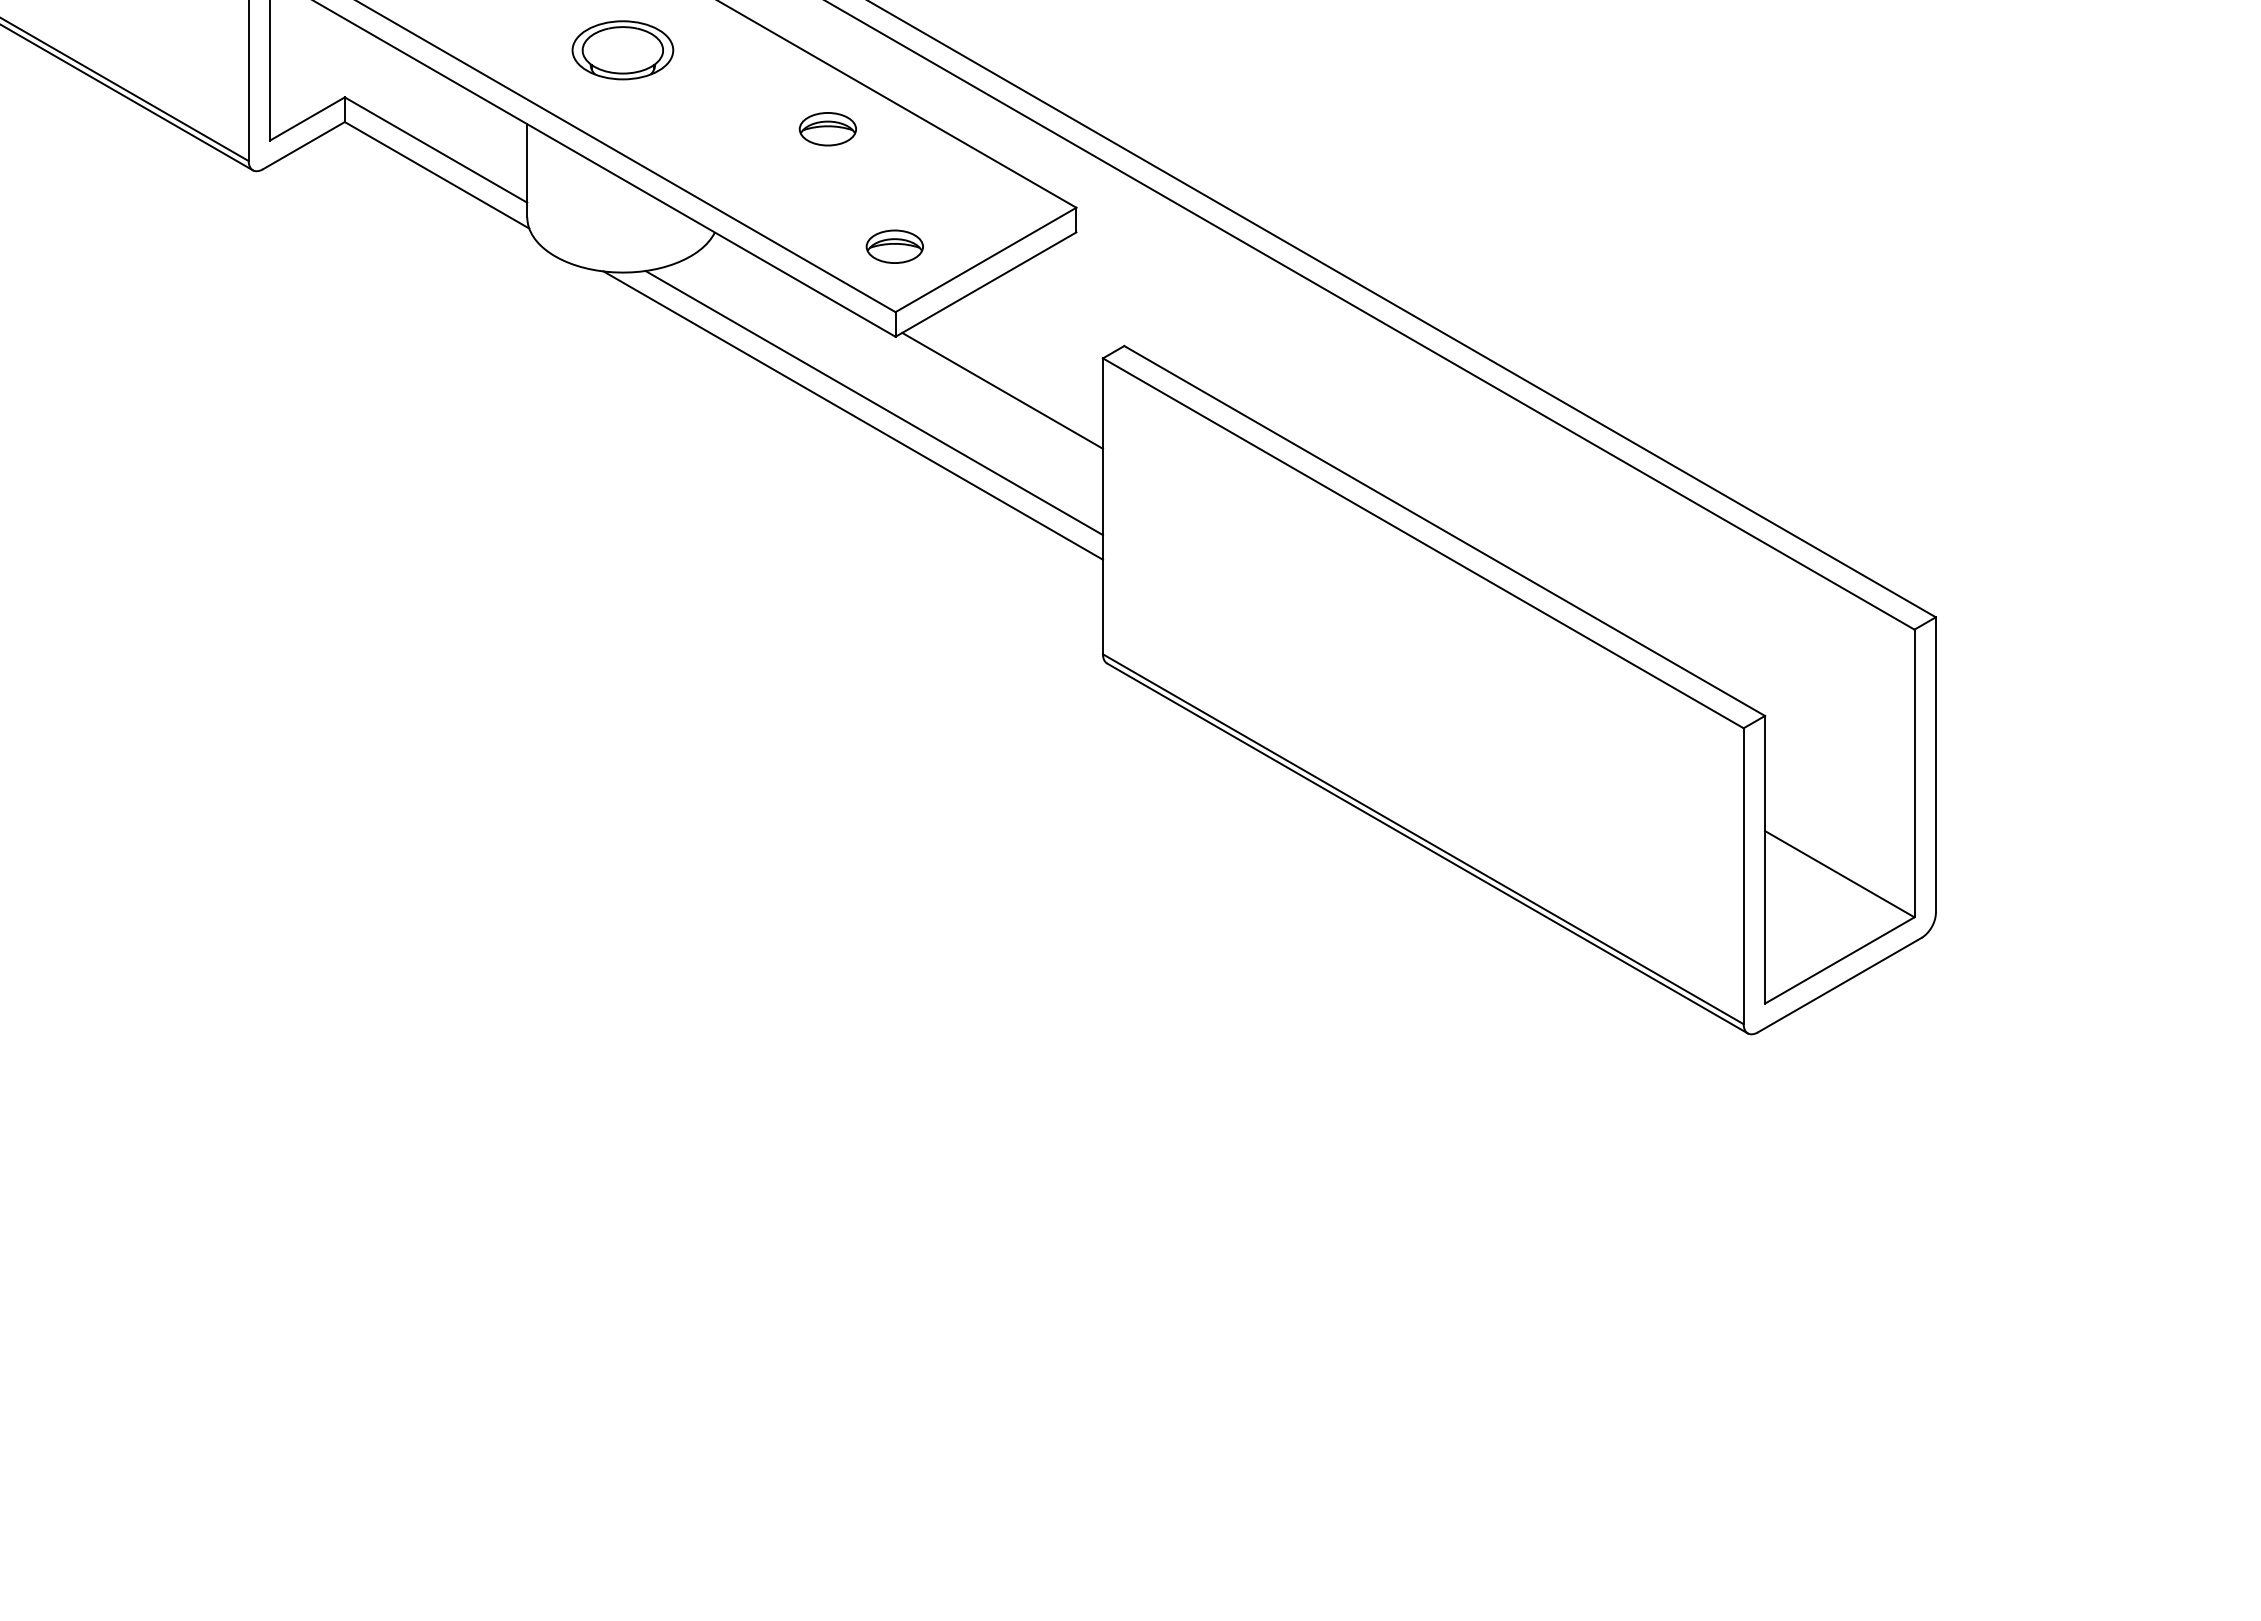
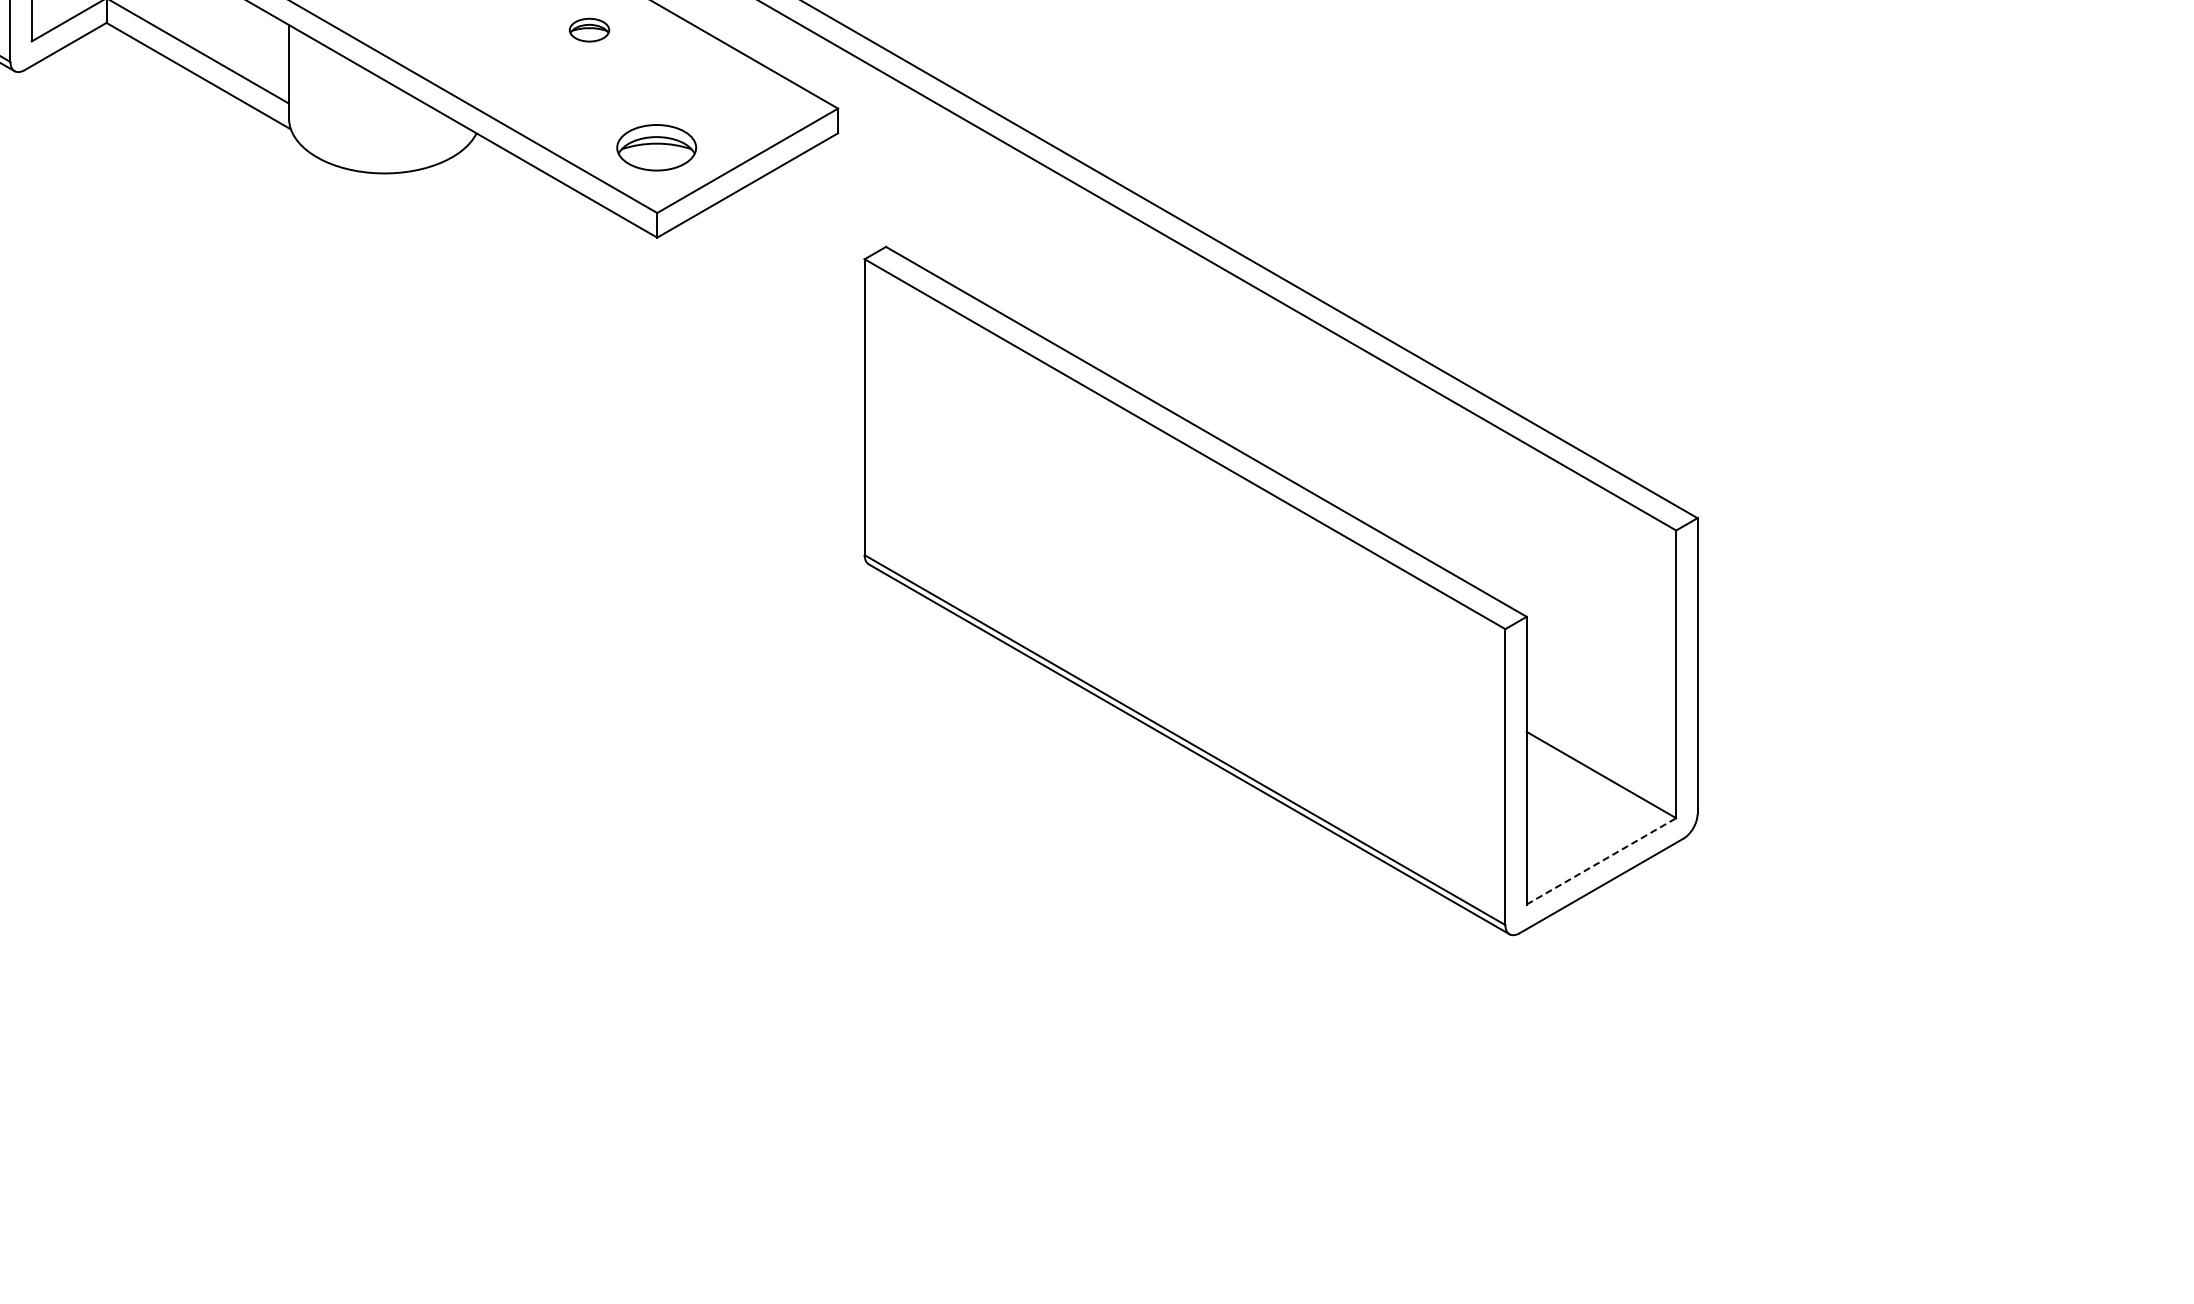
part: (827, 129) -> (589, 30), size x0.7
part: (894, 246) -> (656, 147), size x1.4
line: (1002, 390) -> (764, 291), removed
line: (873, 403) -> (635, 304), removed
line: (852, 415) -> (614, 316), removed
line: (1840, 960) -> (1602, 861), solid -> dashed

